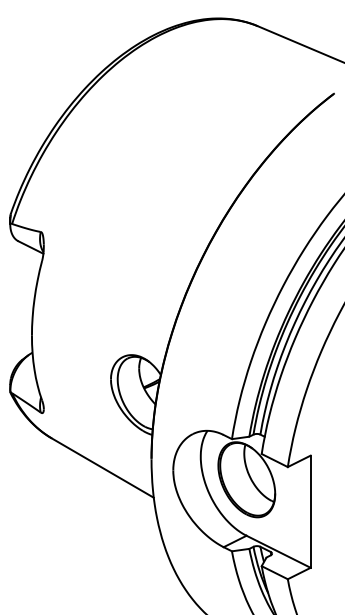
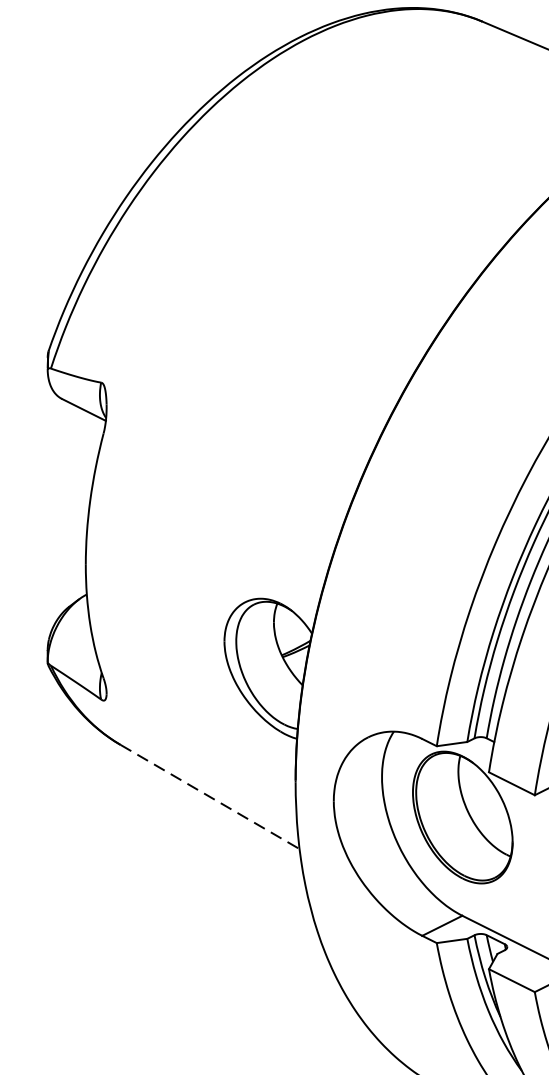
line: (102, 468) -> (209, 797), solid -> dashed

